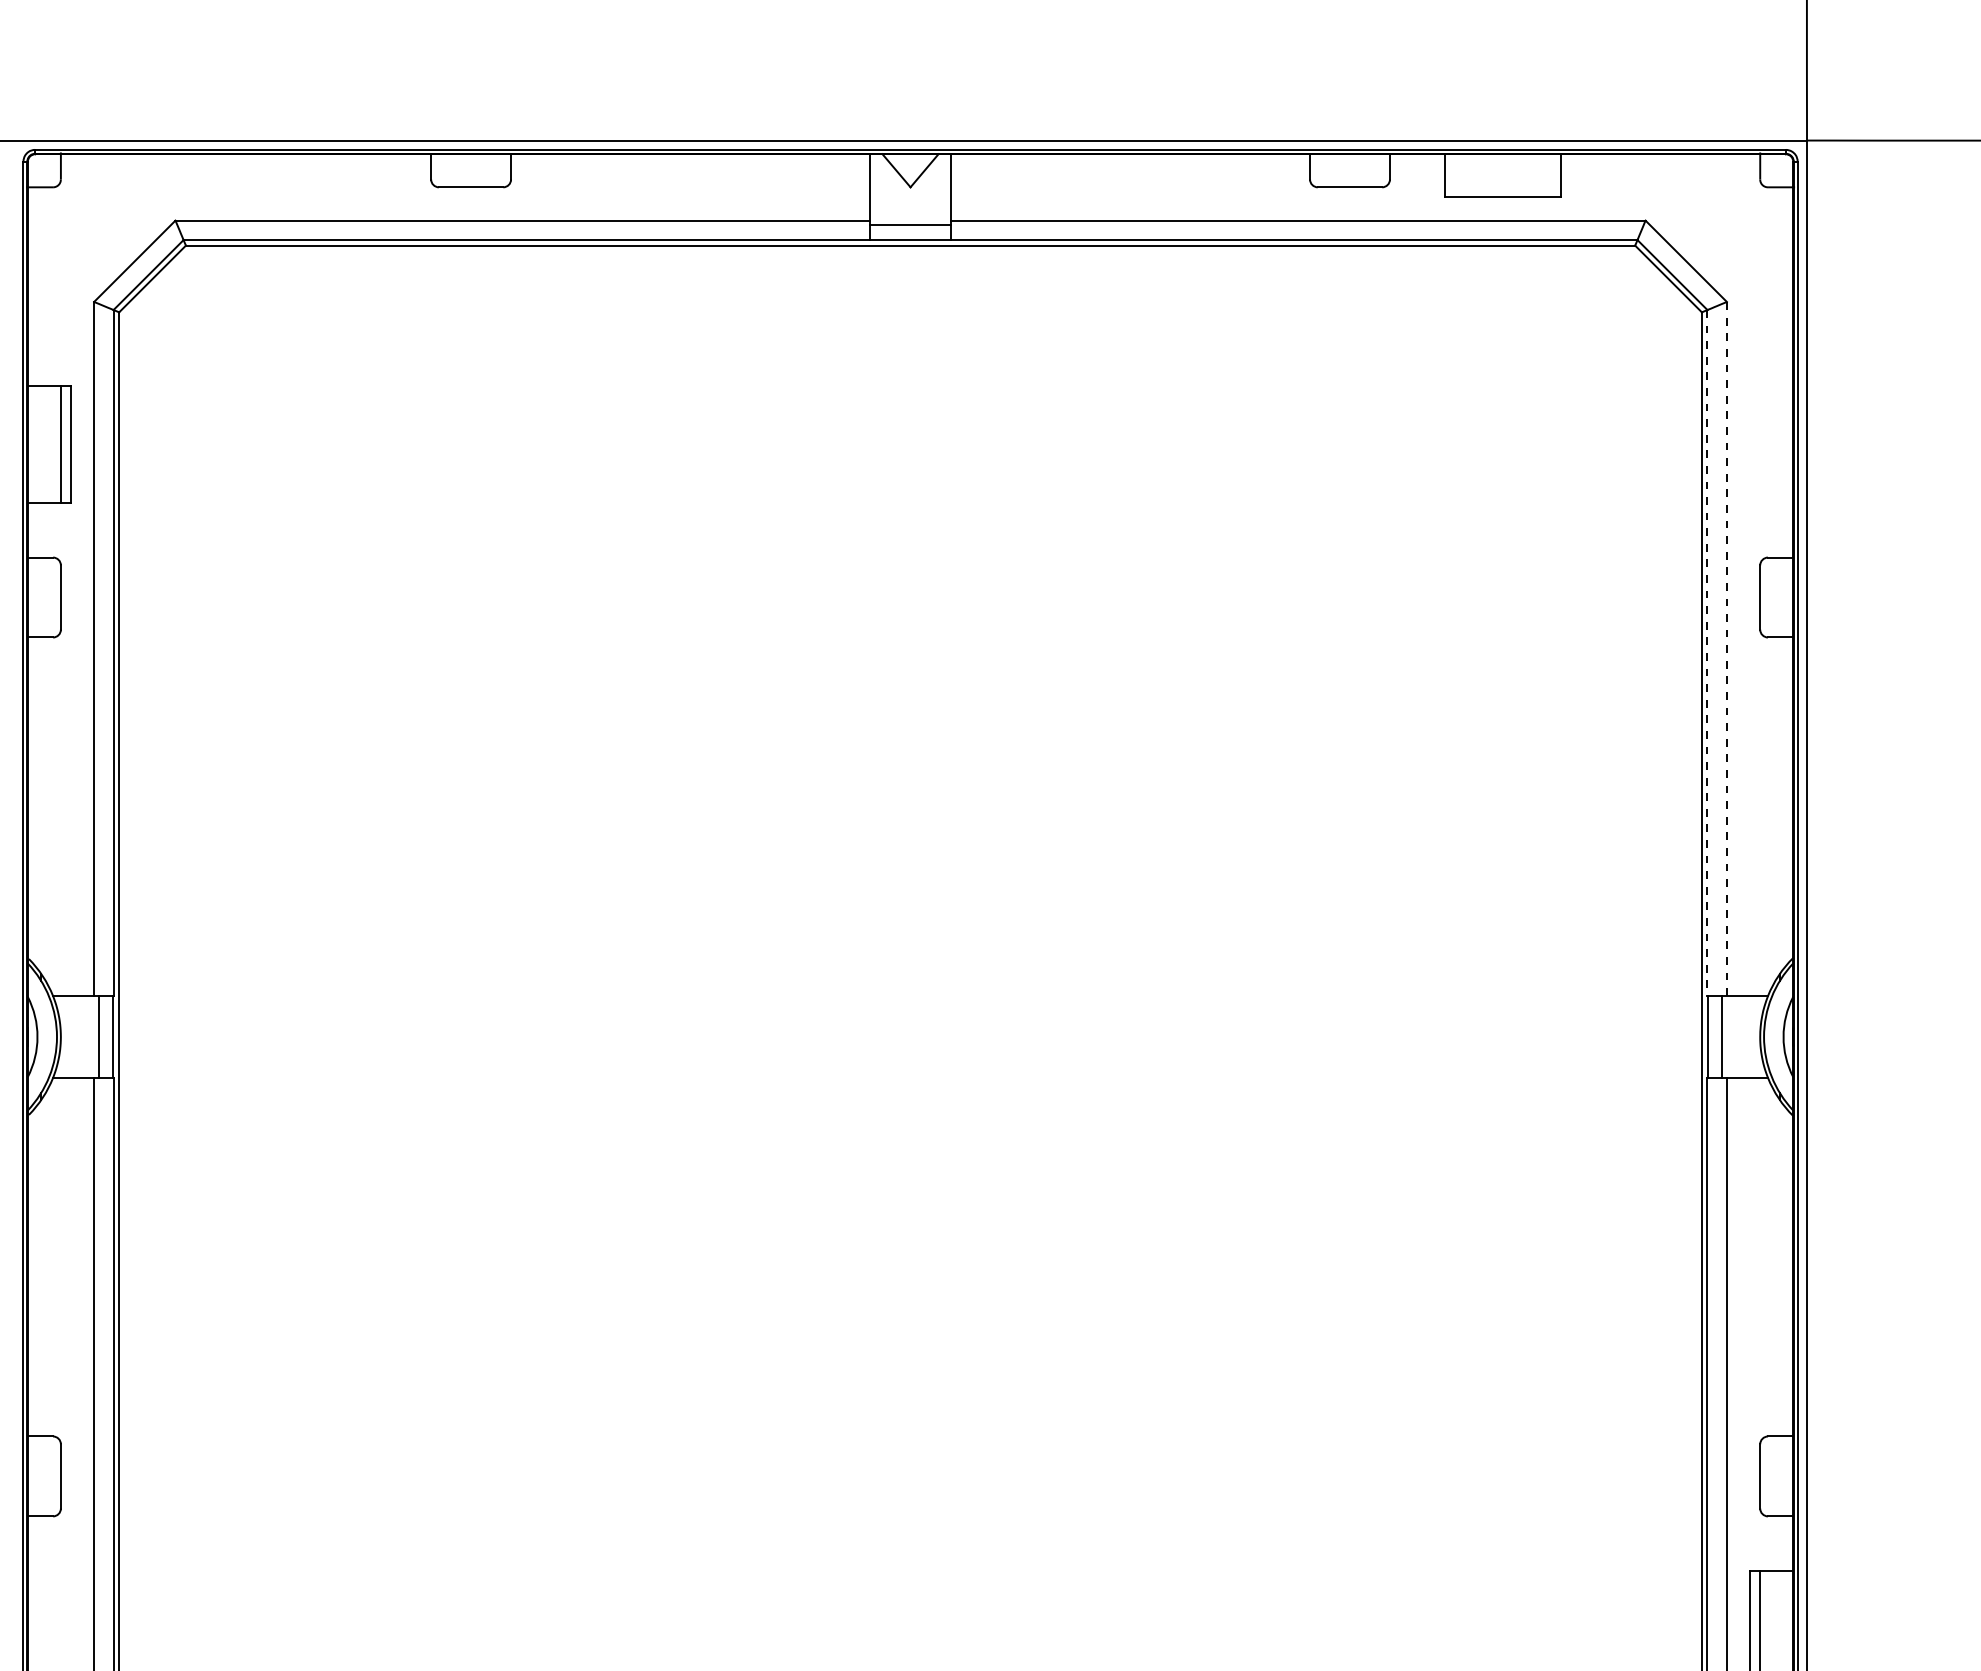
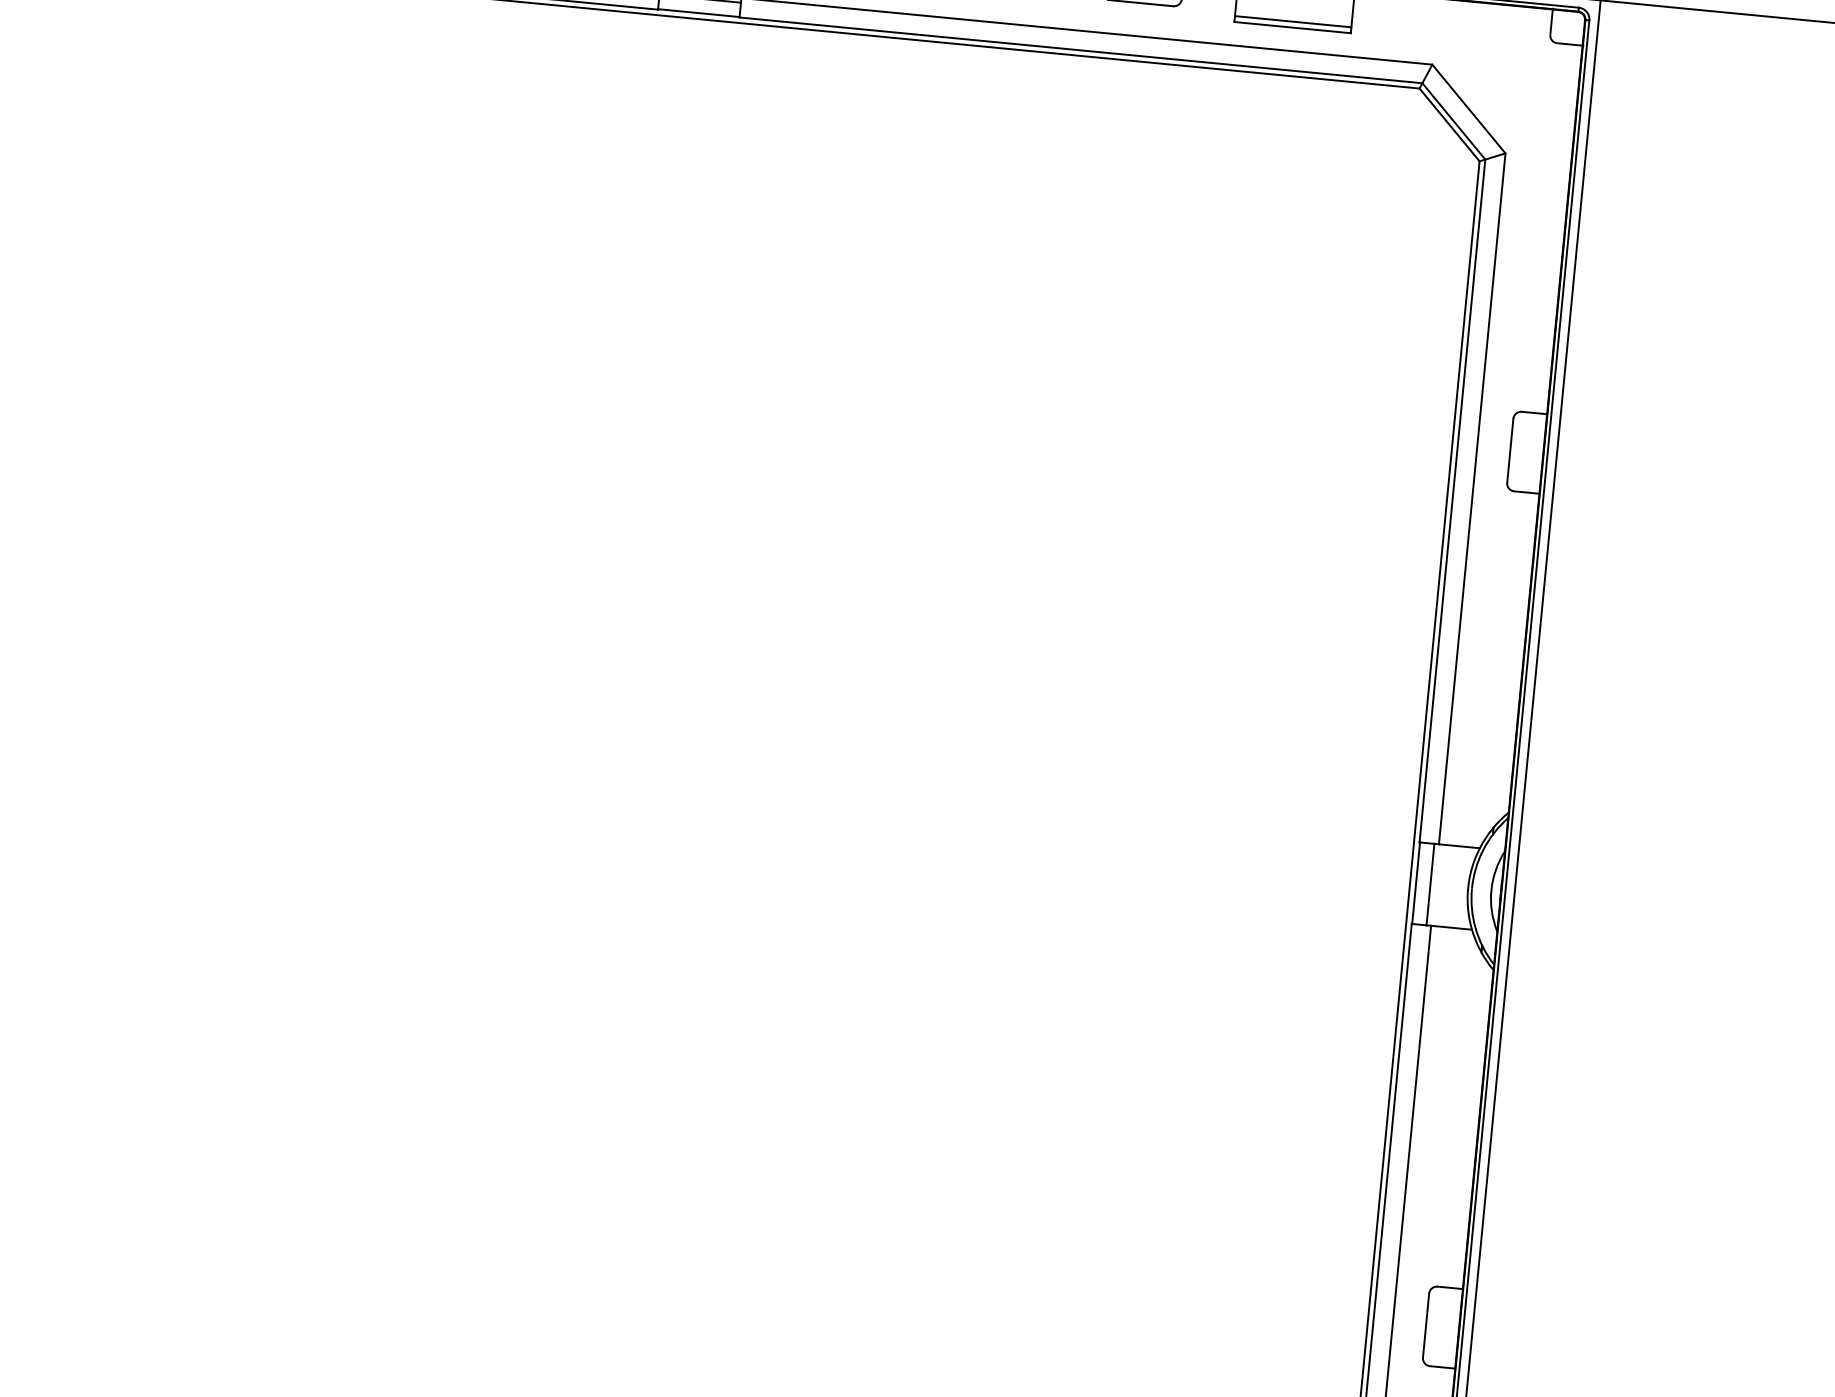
line: (1502, 191) -> (1292, 21), added
line: (1726, 648) -> (1471, 498), dashed -> solid
line: (1707, 653) -> (1452, 501), dashed -> solid

